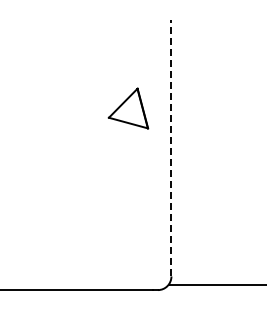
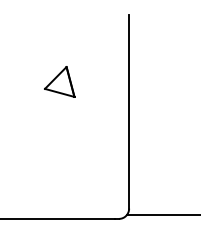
part: (128, 108) -> (59, 81), moved
line: (171, 147) -> (129, 111), dashed -> solid

